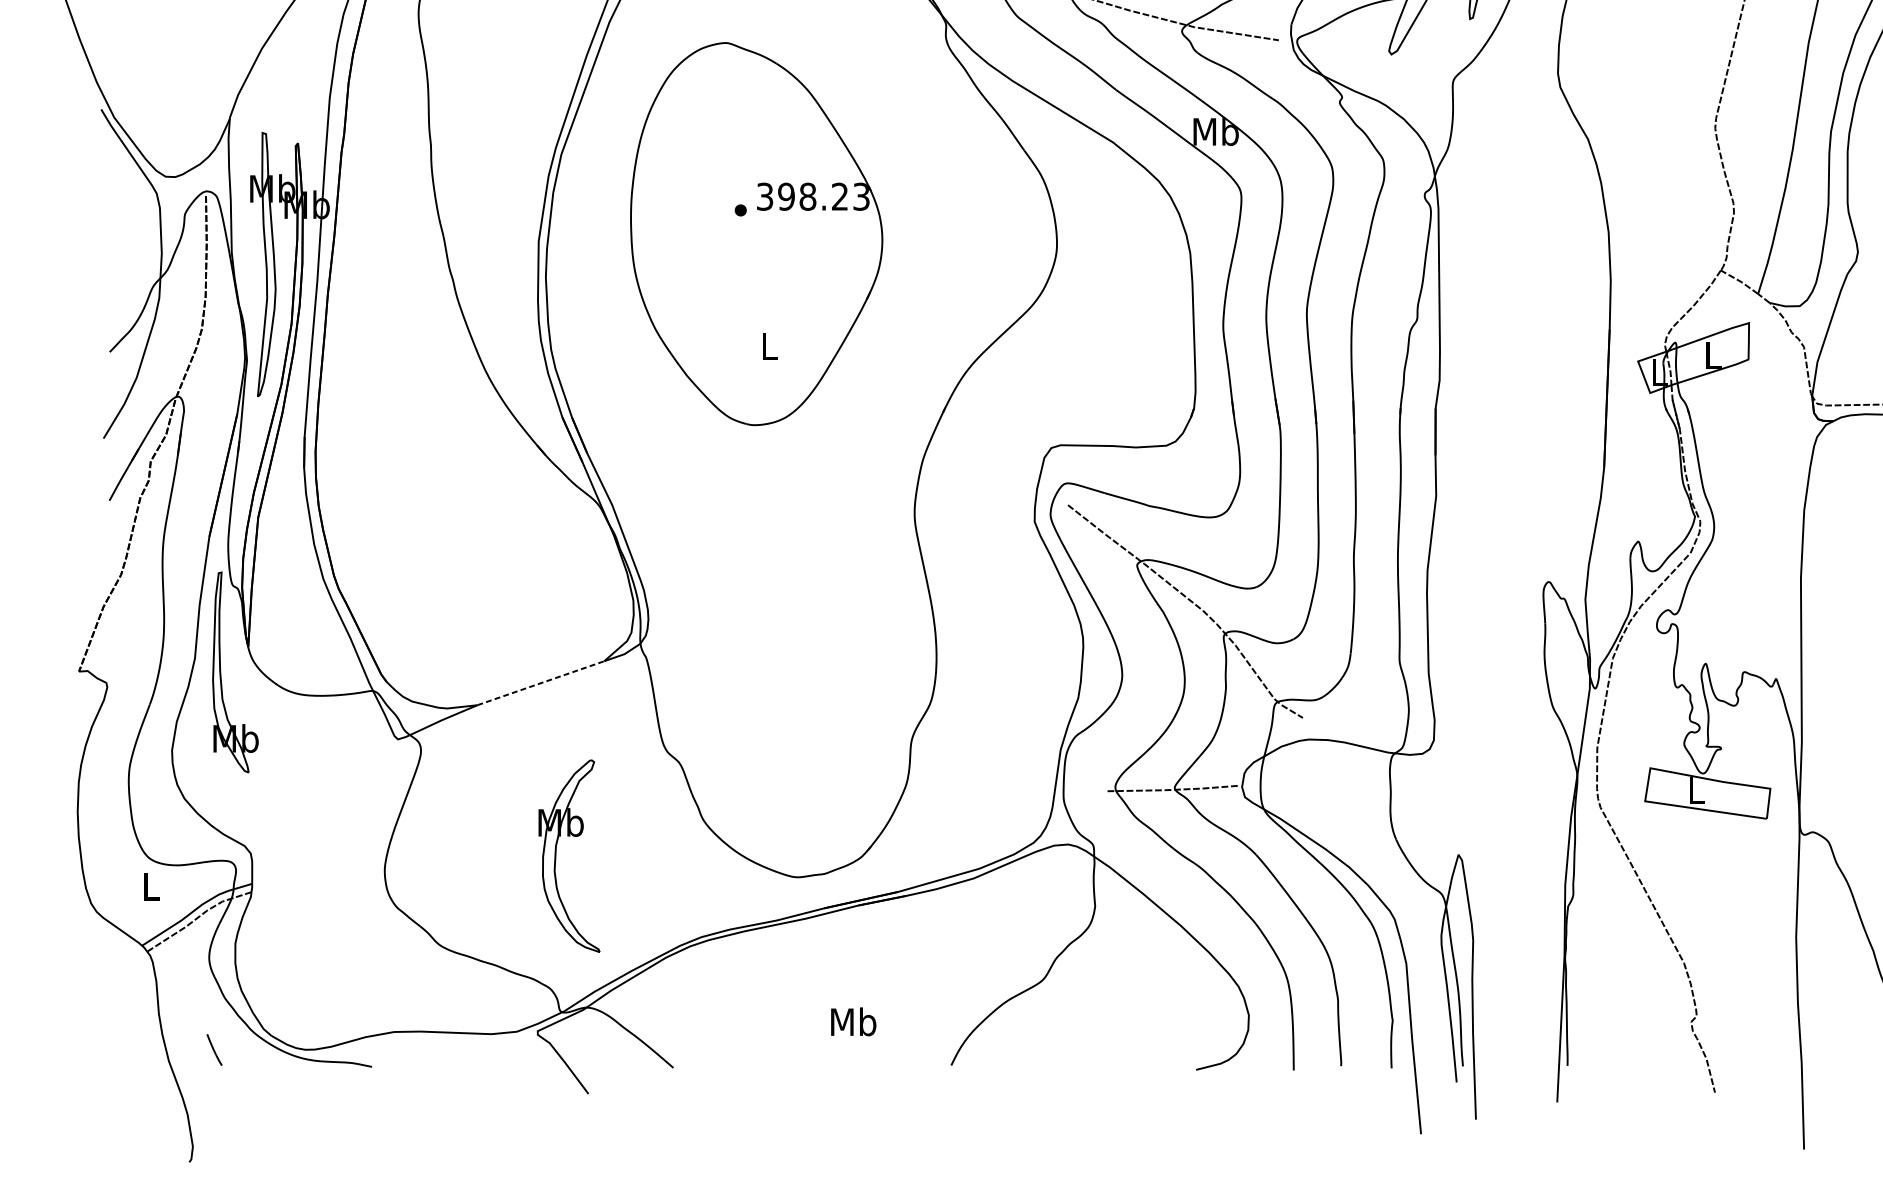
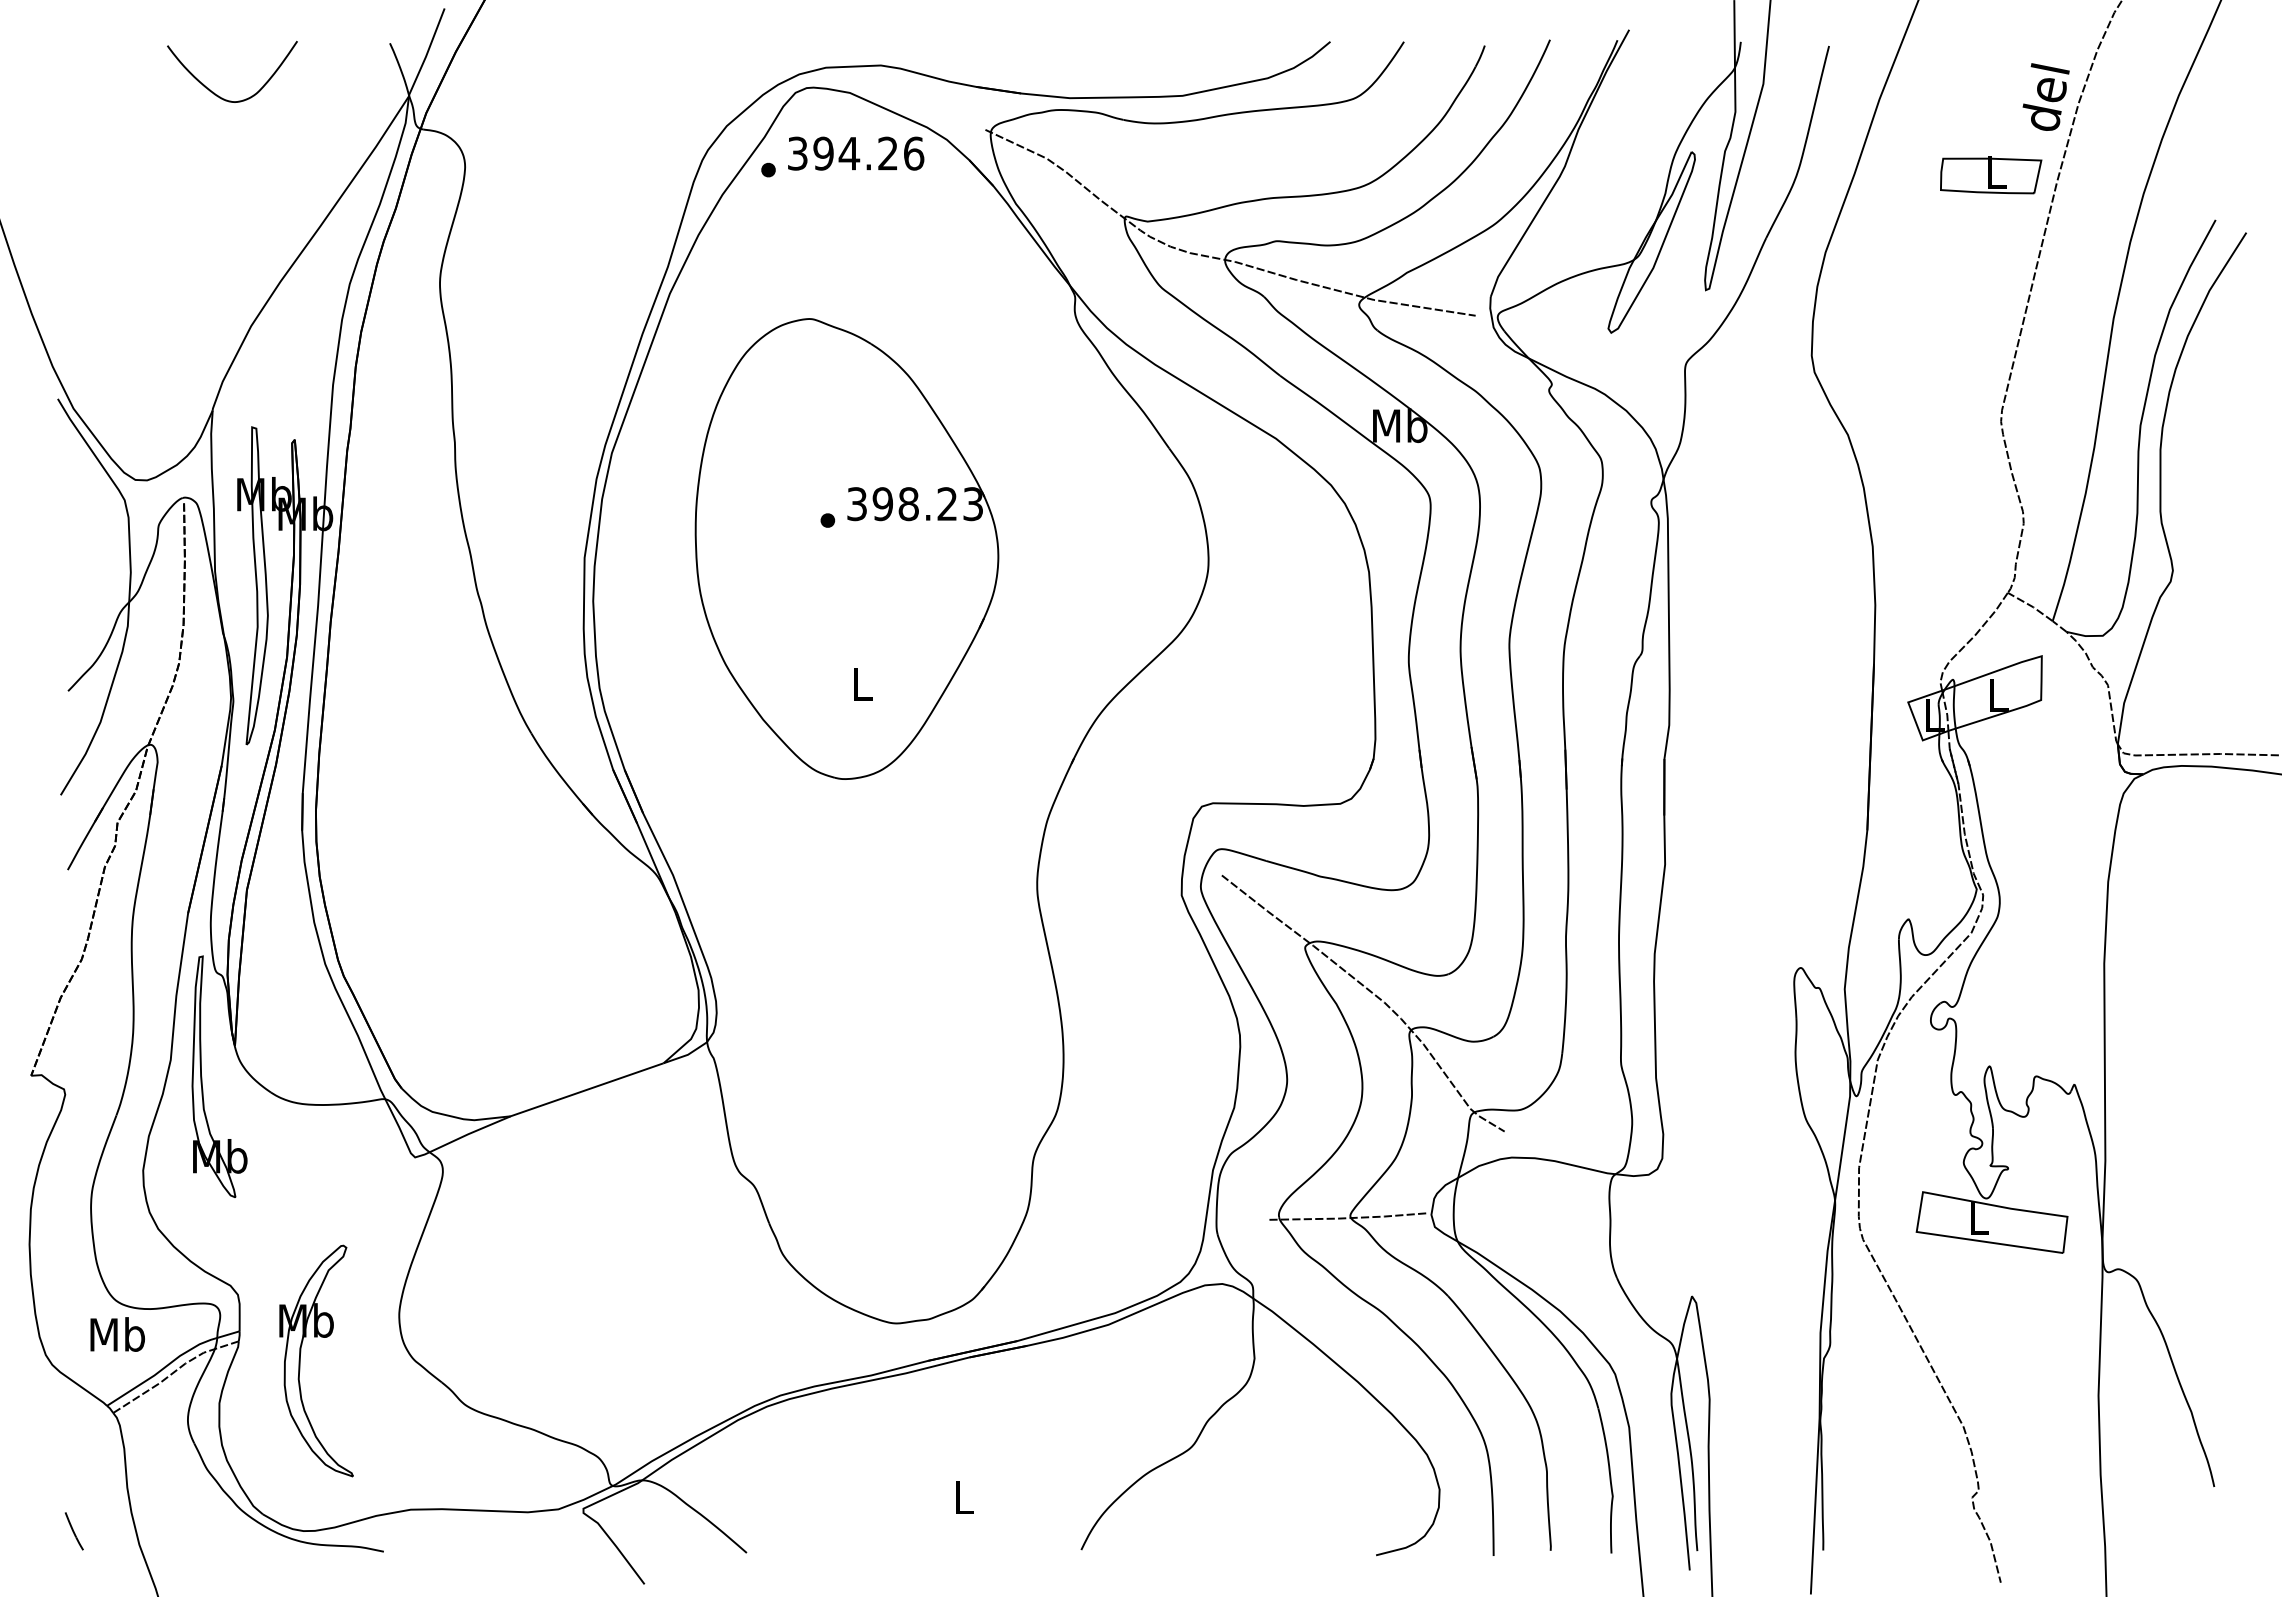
line: (540, 683) -> (586, 1090), dashed -> solid
part: (556, 855) -> (300, 1360), moved
text: (150, 886) -> (117, 1334), L -> Mb
text: (853, 1021) -> (963, 1497), Mb -> L
line: (214, 1050) -> (74, 1531), moved

